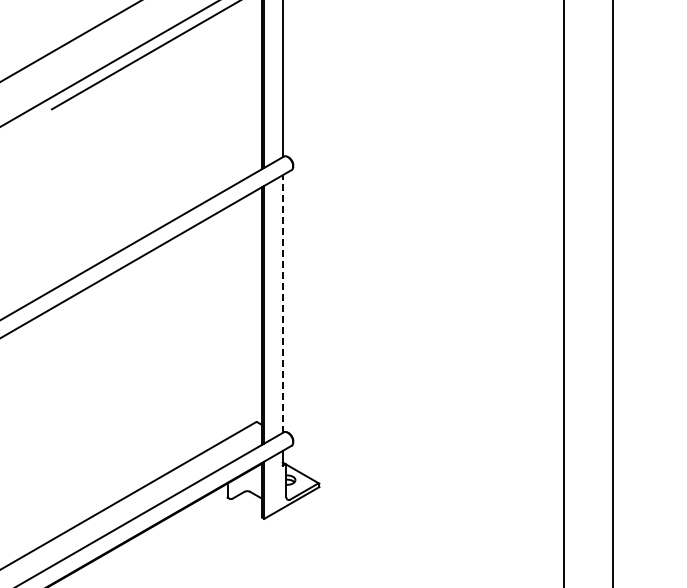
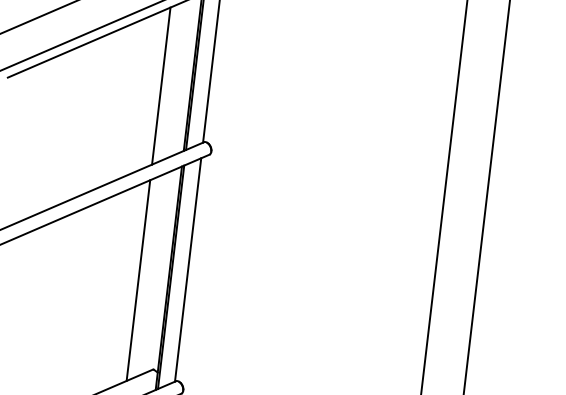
line: (227, 98) -> (161, 86), added
line: (282, 304) -> (187, 270), dashed -> solid
line: (227, 322) -> (138, 280), added

